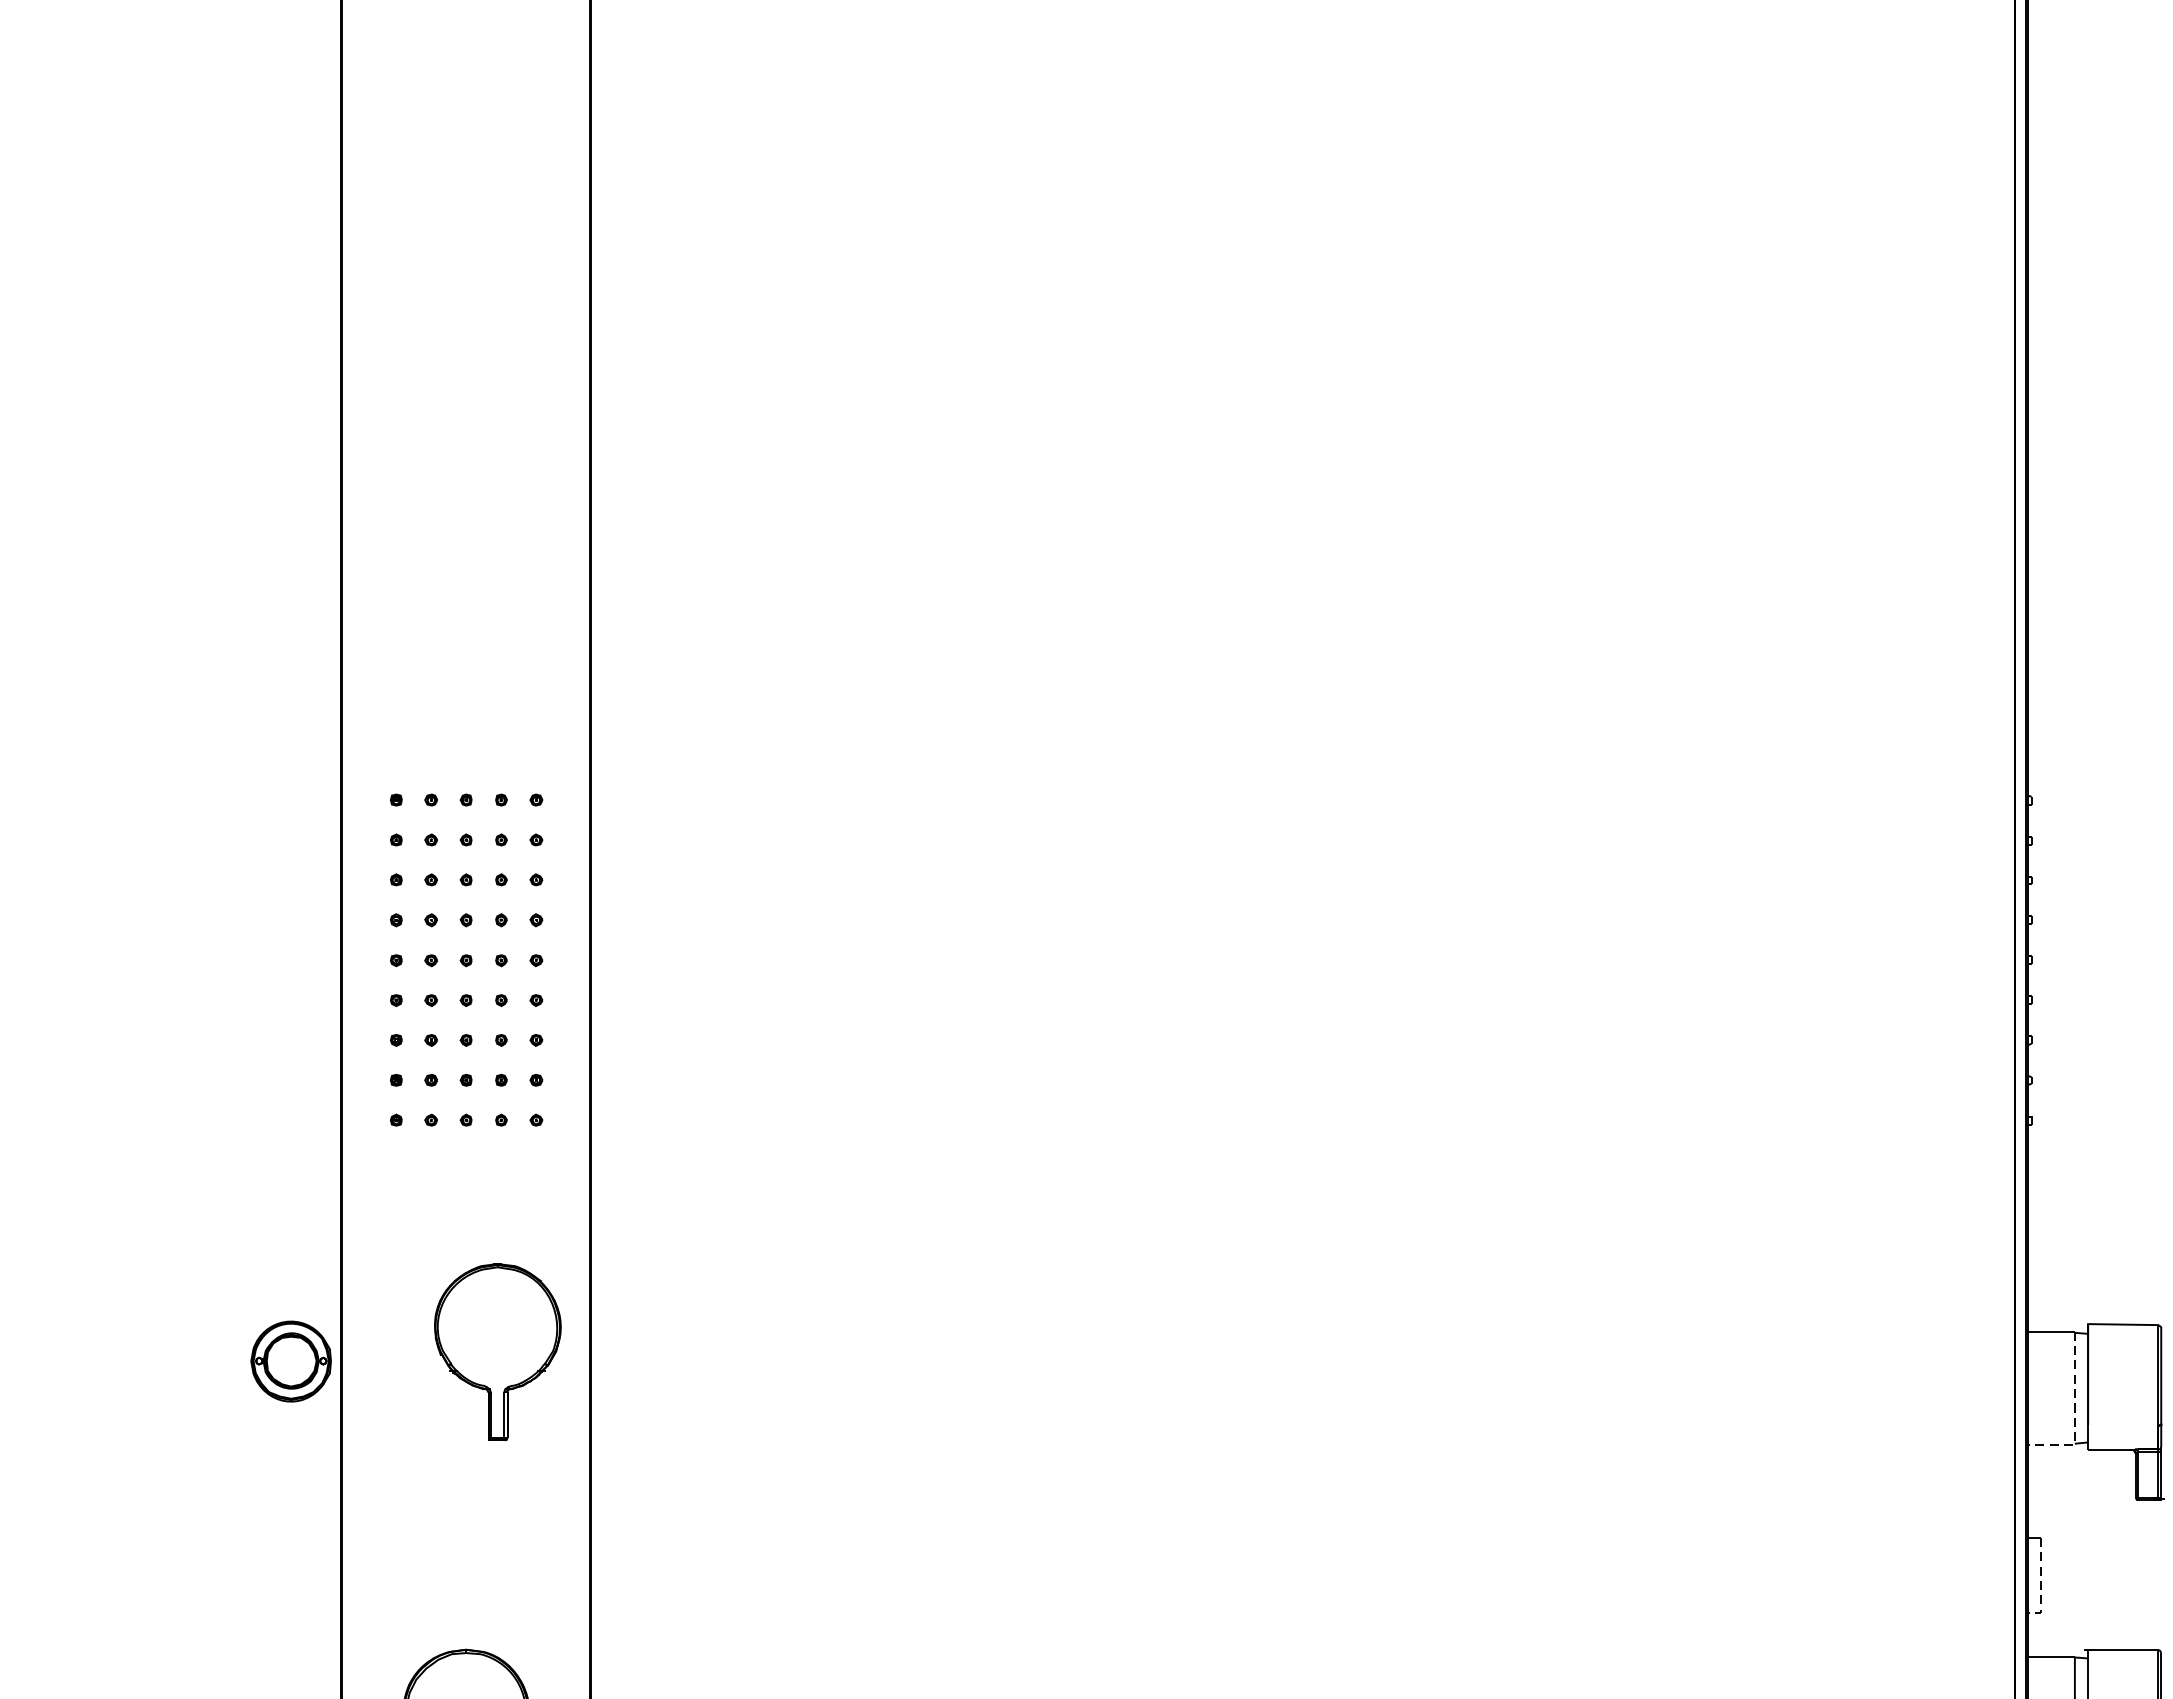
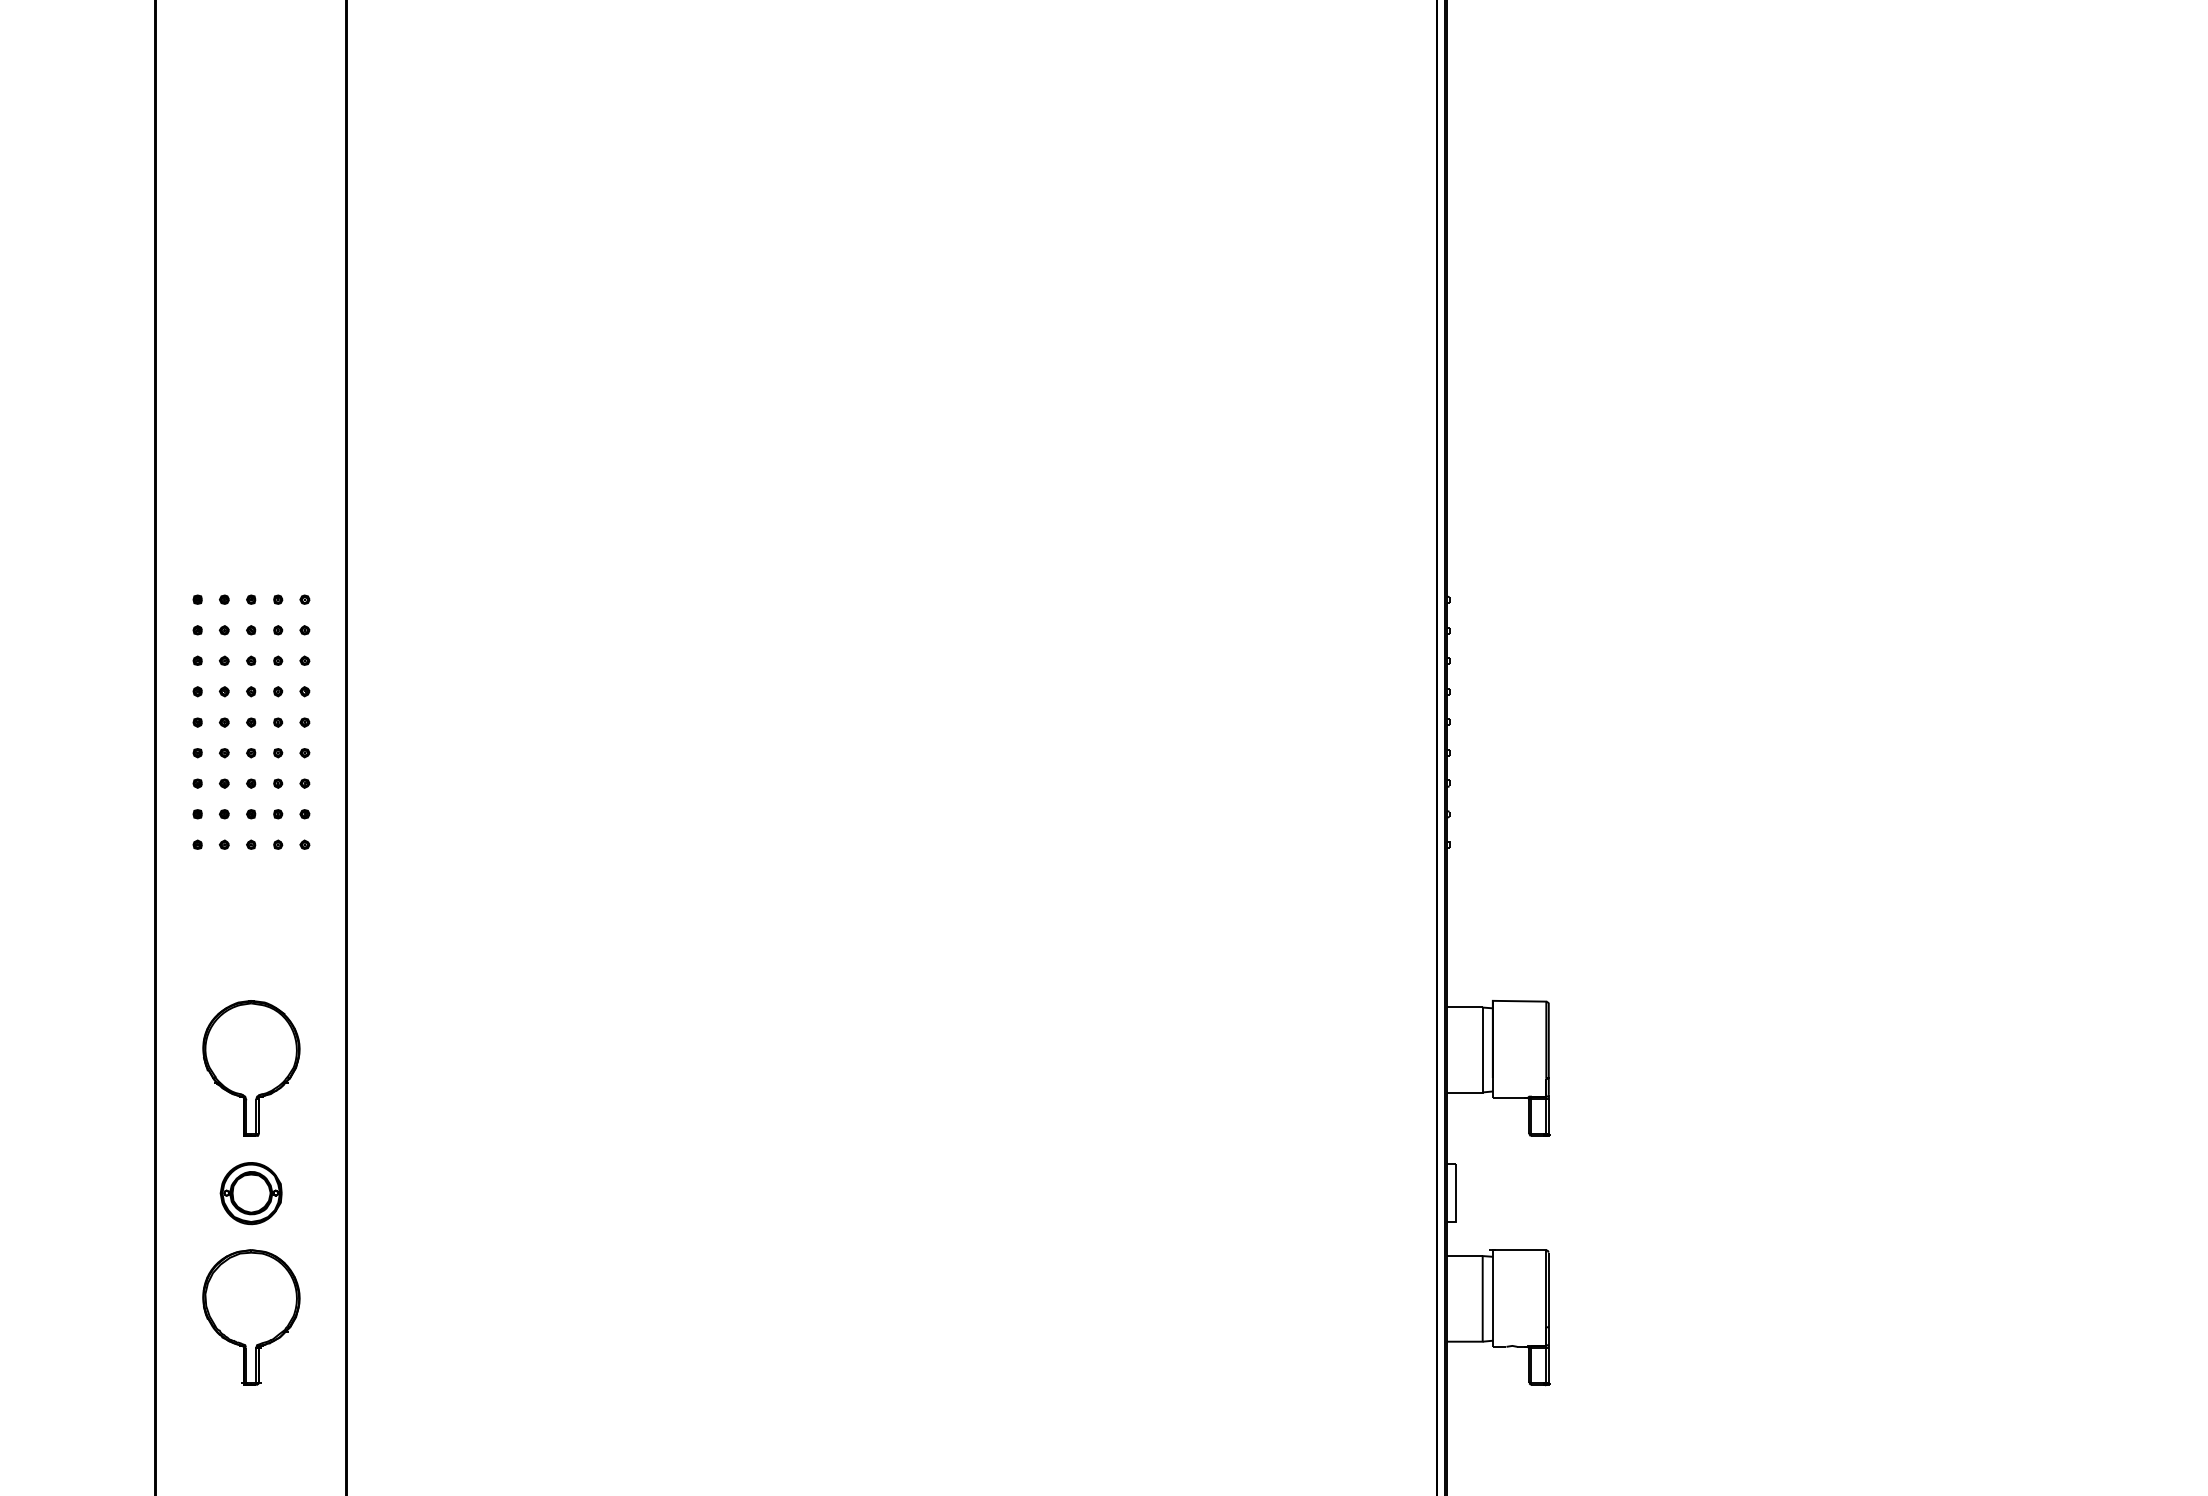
part: (497, 1352) -> (251, 1068), moved
part: (290, 1361) -> (250, 1193), moved
line: (2074, 1412) -> (1482, 1068), dashed -> solid
line: (2040, 1583) -> (1456, 1199), dashed -> solid

